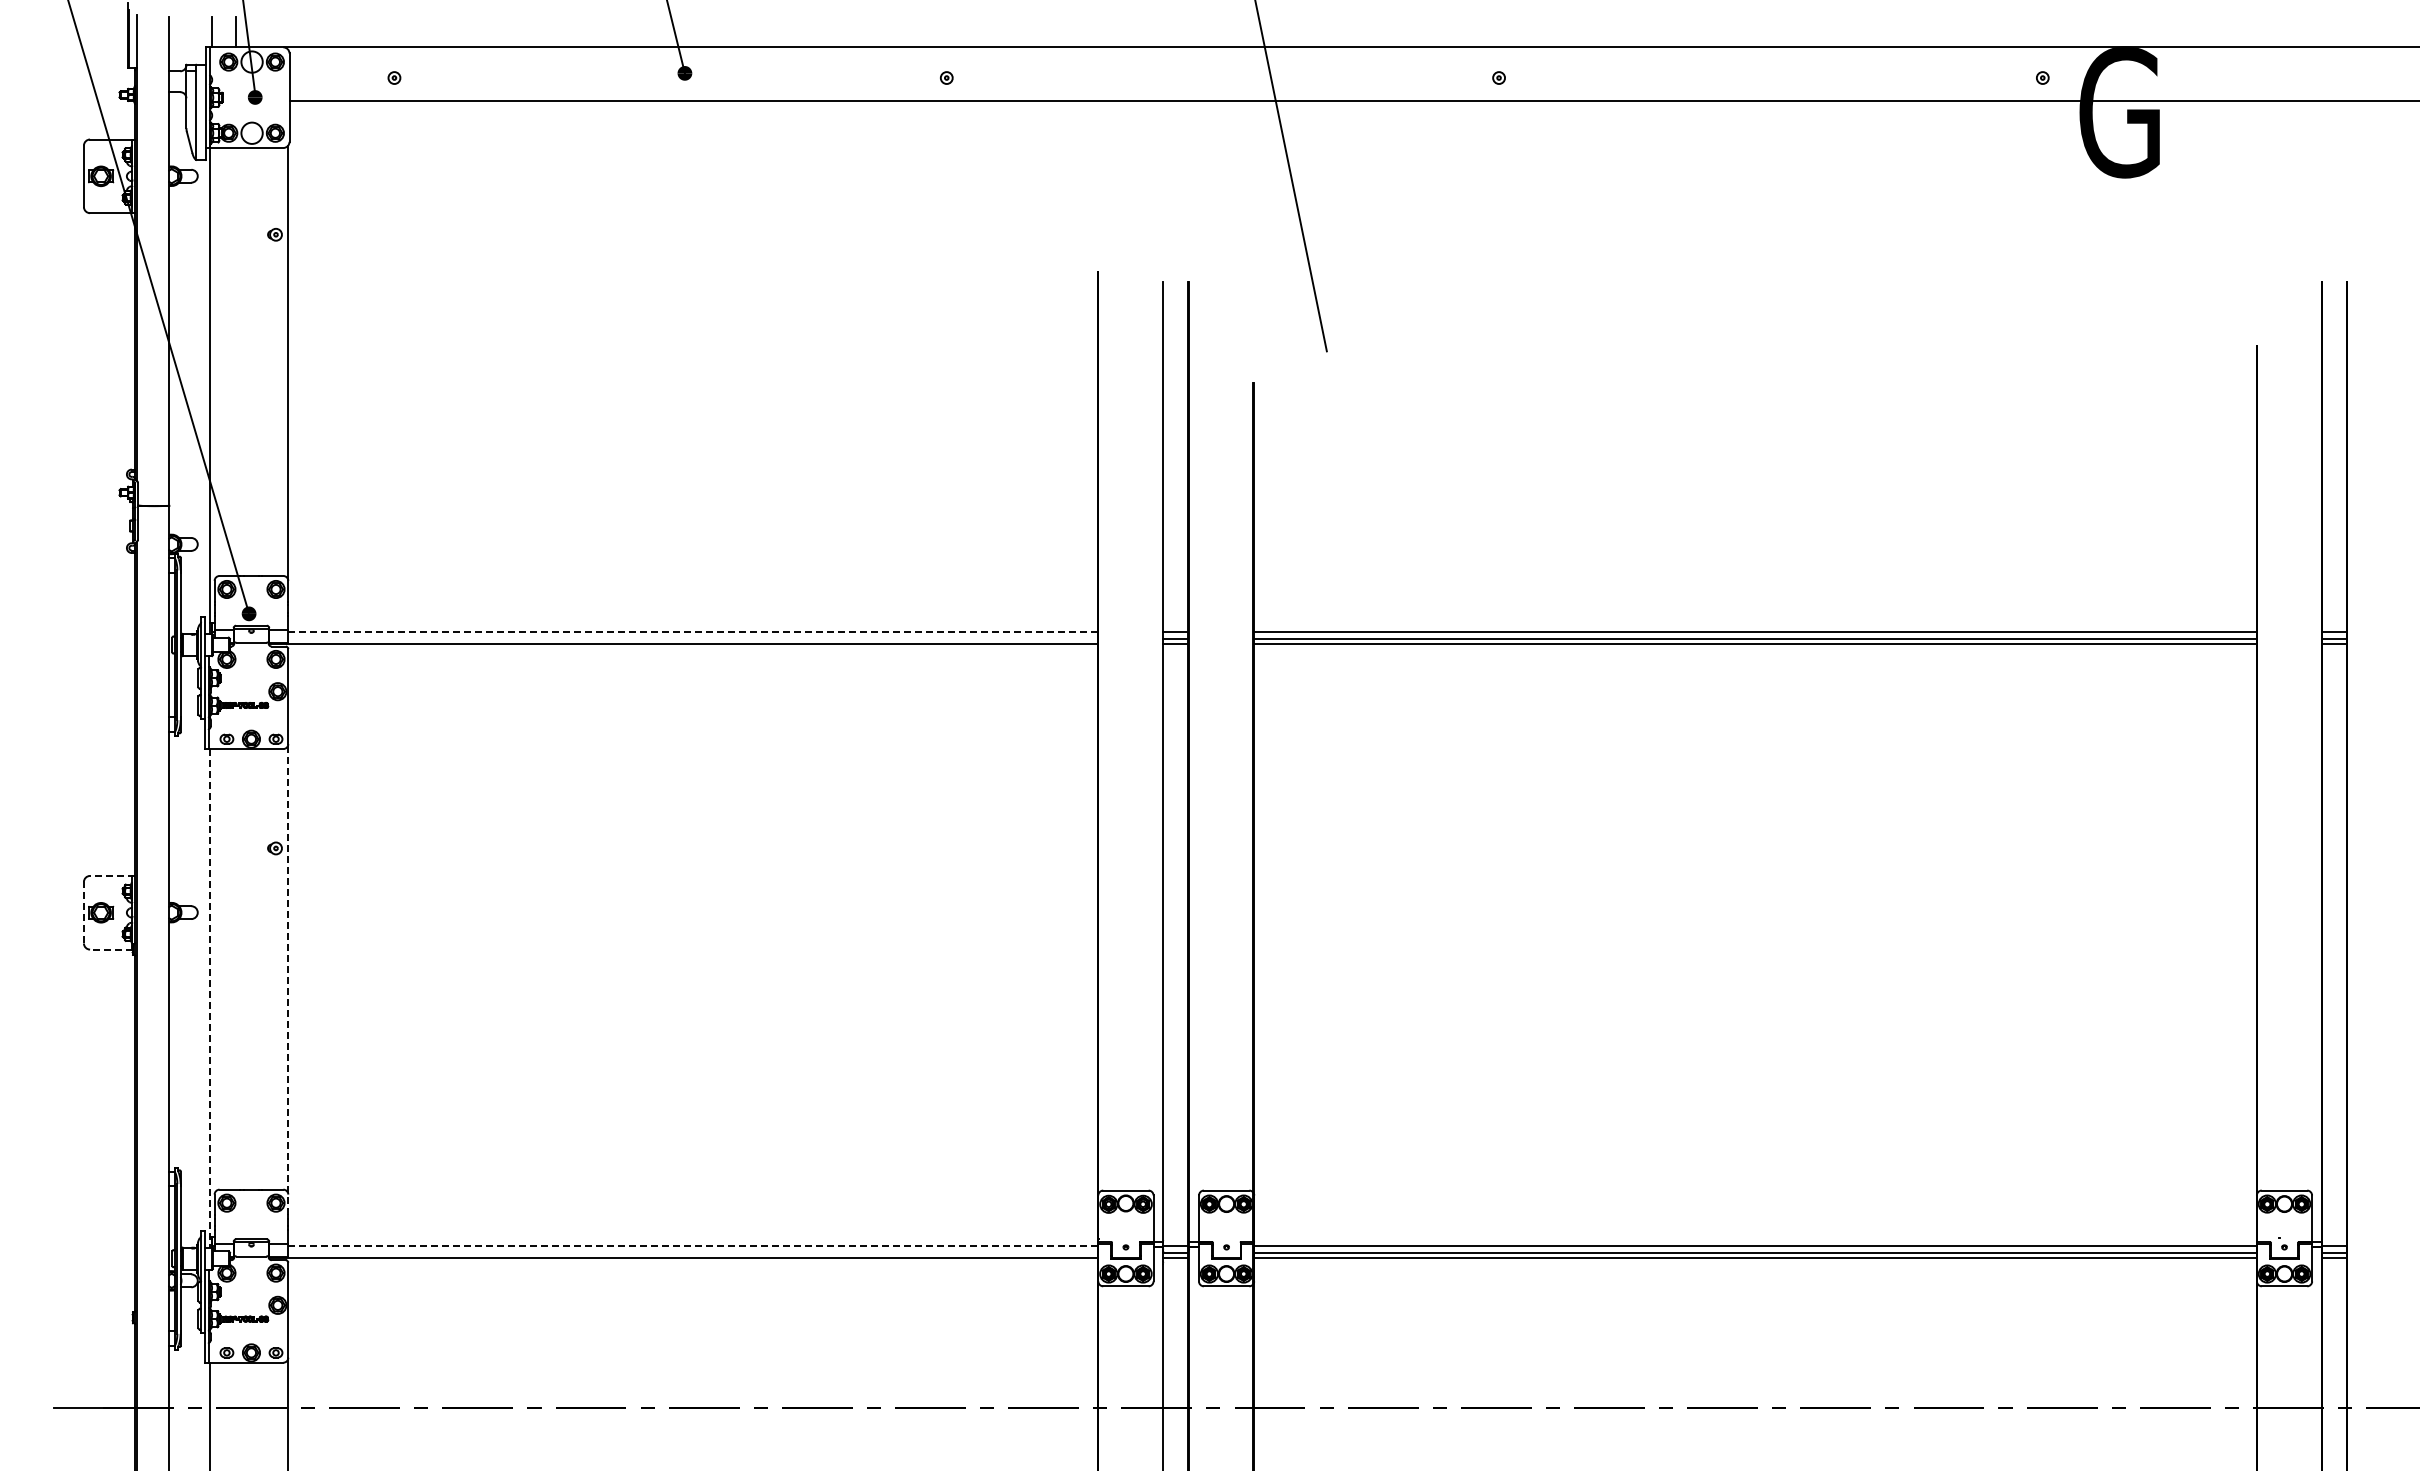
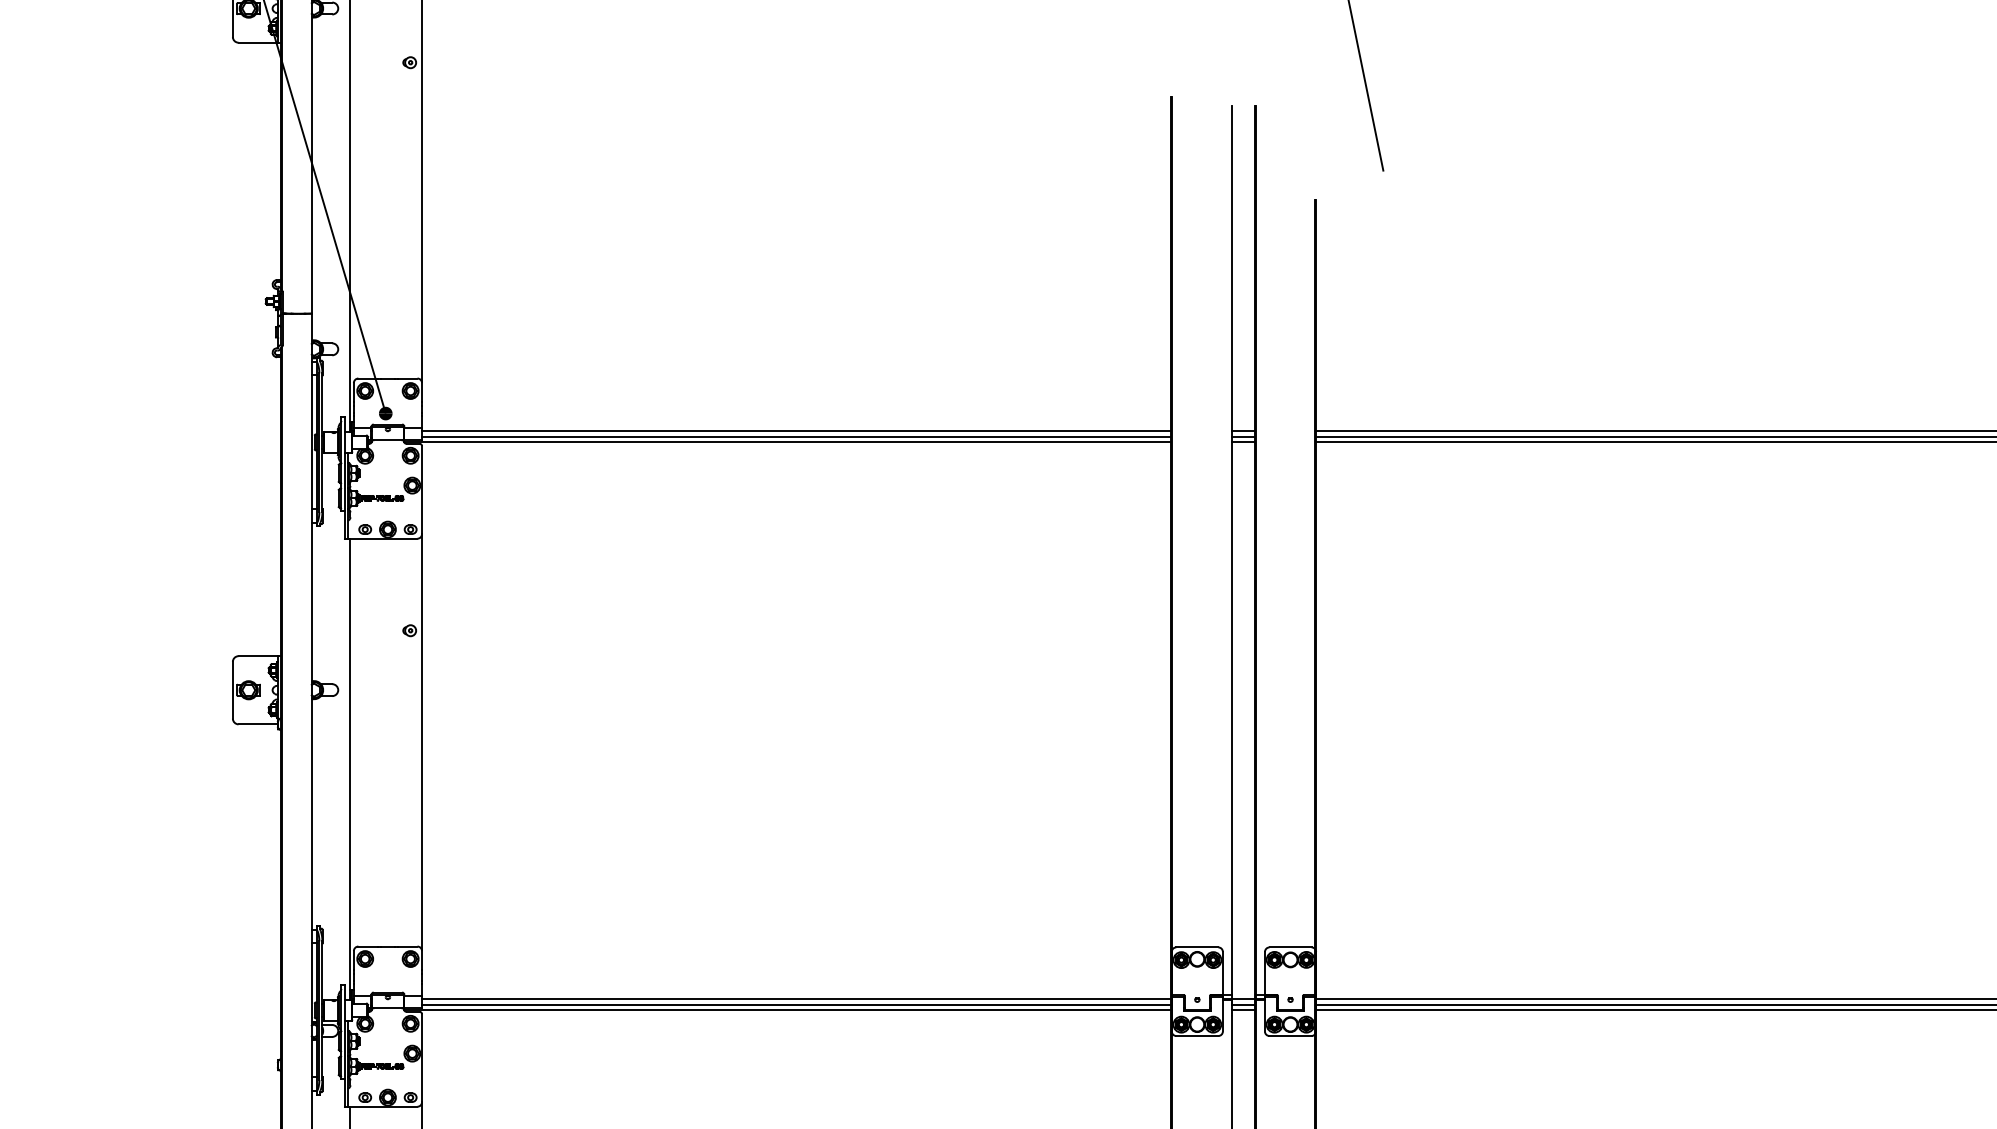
line: (693, 632) -> (797, 430), dashed -> solid
line: (692, 639) -> (796, 437), added
line: (112, 875) -> (259, 655), dashed -> solid
line: (83, 912) -> (232, 690), dashed -> solid
line: (110, 949) -> (257, 724), dashed -> solid
line: (288, 979) -> (422, 752), dashed -> solid
line: (210, 998) -> (350, 769), dashed -> solid
line: (693, 1246) -> (797, 999), dashed -> solid
line: (692, 1252) -> (796, 1004), added

